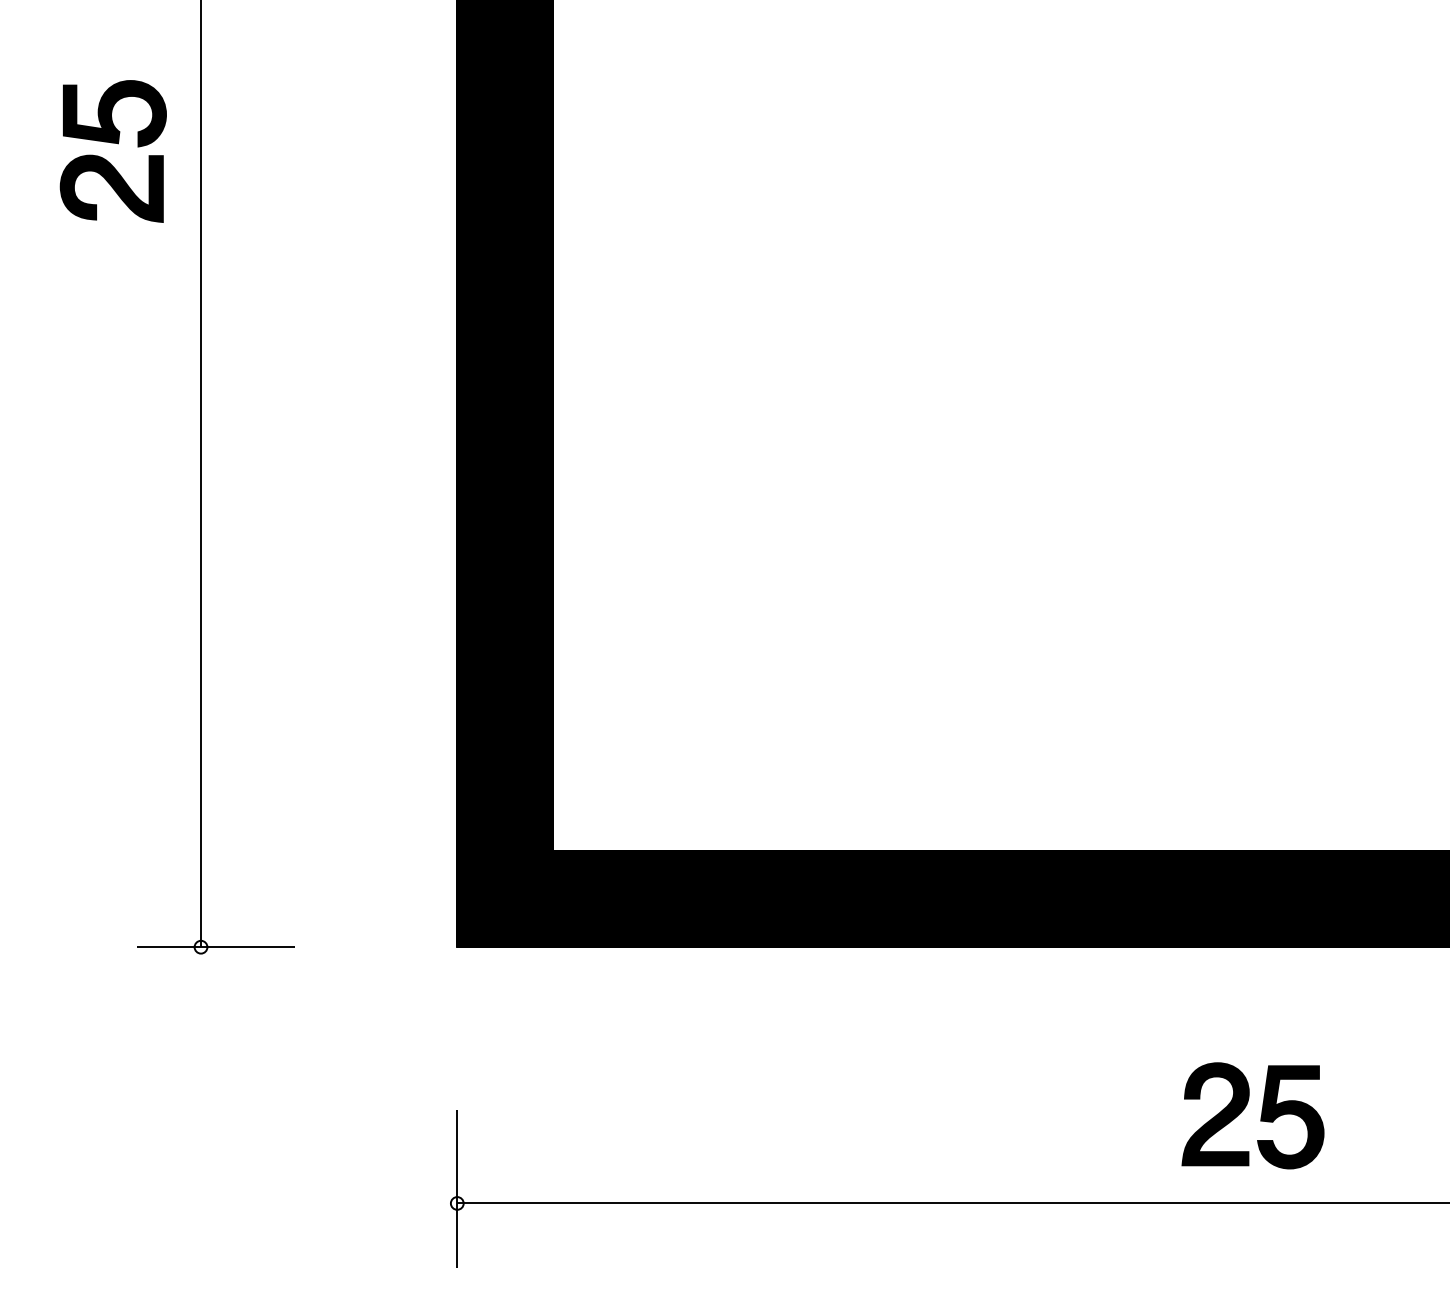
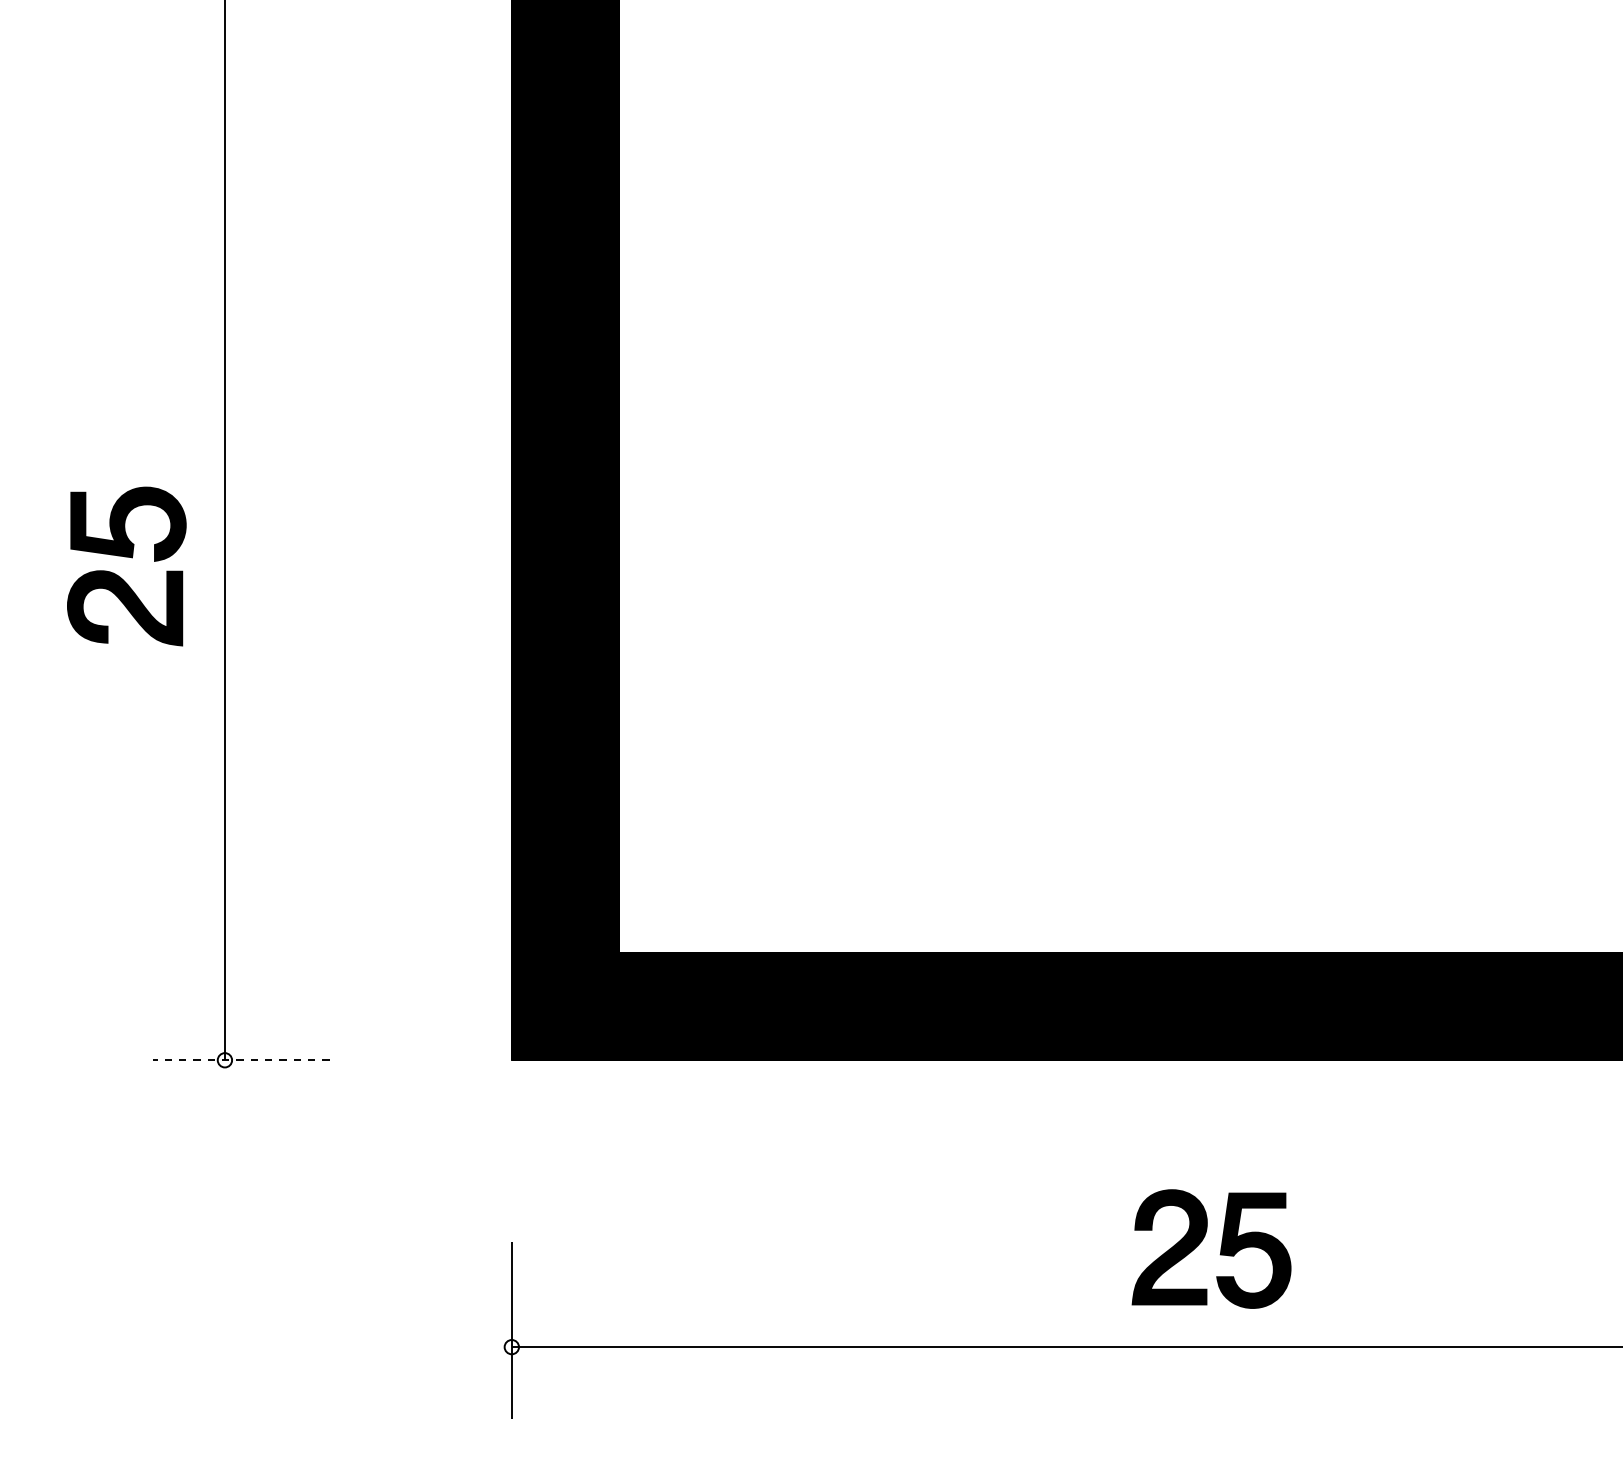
part: (113, 143) -> (126, 557), moved
line: (214, 947) -> (240, 1060), solid -> dashed
part: (1260, 1115) -> (1220, 1248), moved

